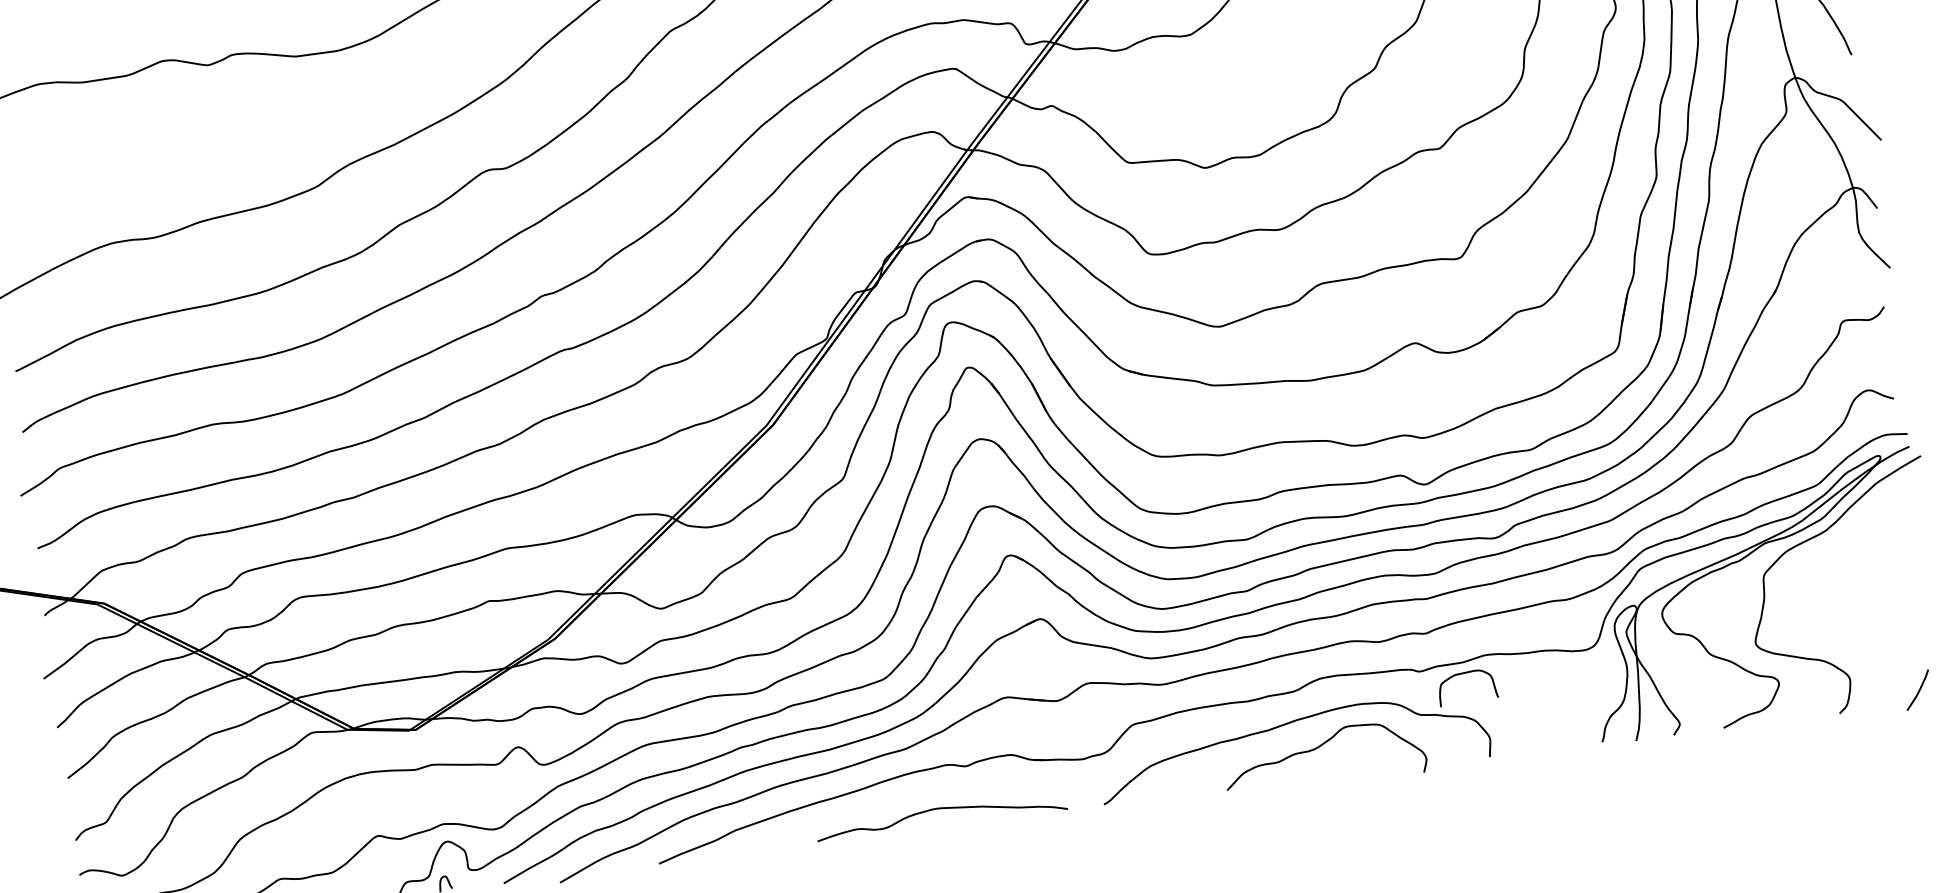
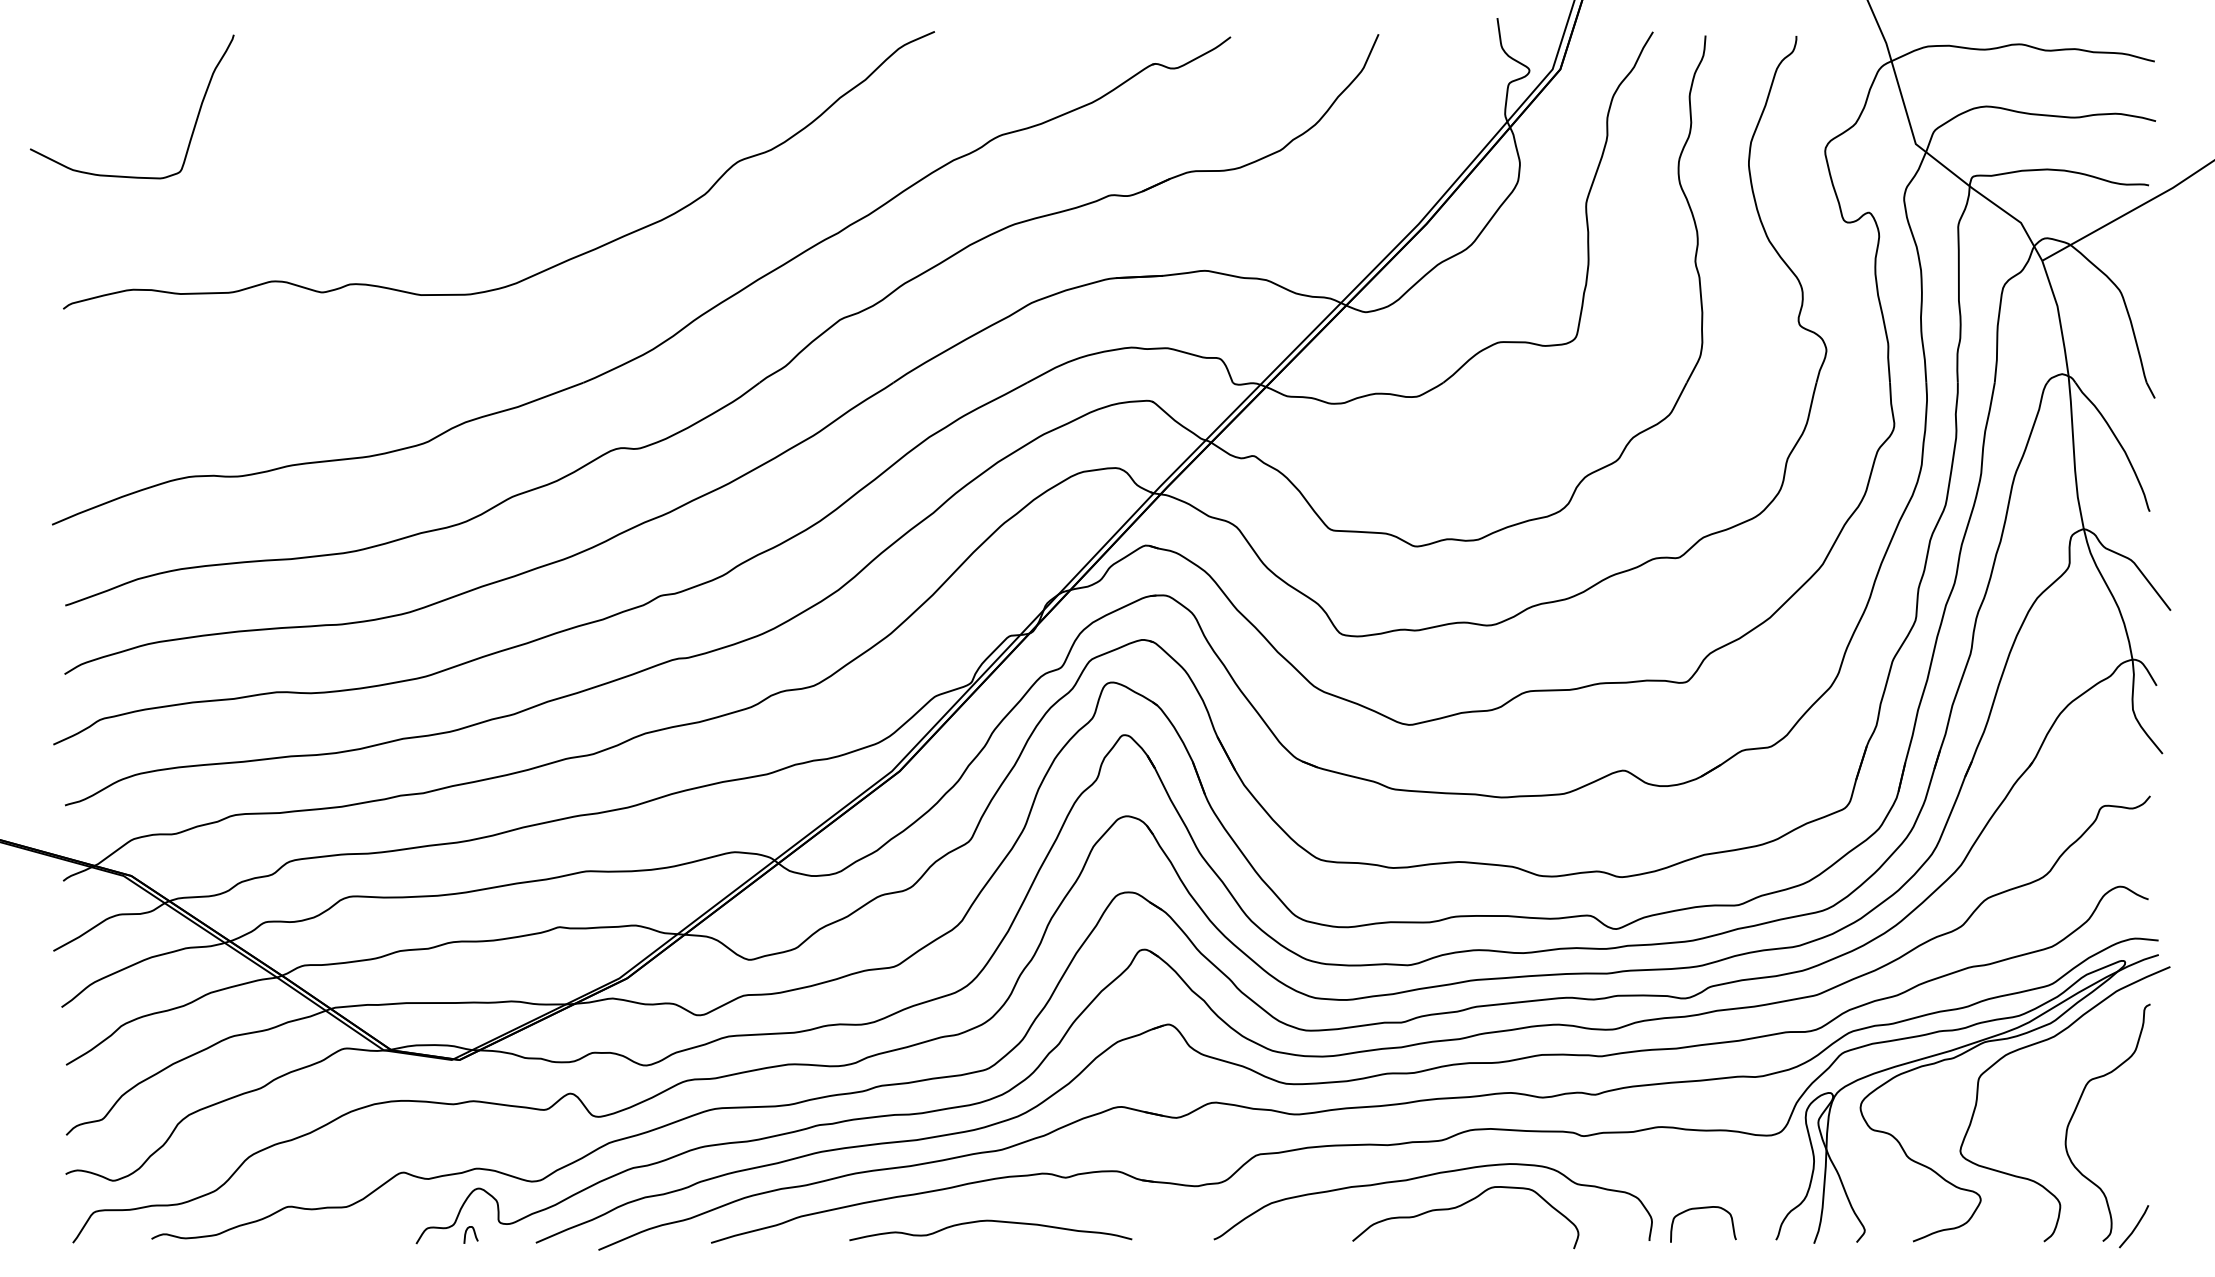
curve: (1853, 595) -> (2075, 1112), added
curve: (1462, 674) -> (1699, 1209), moved
curve: (940, 808) -> (990, 1221), moved

